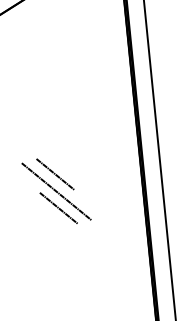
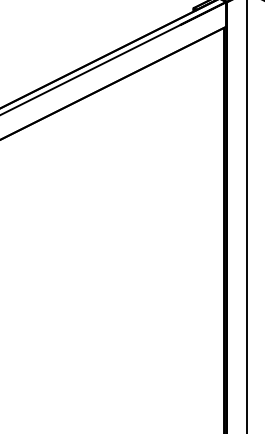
line: (55, 173) -> (124, 291), removed
line: (56, 191) -> (123, 312), removed
line: (58, 208) -> (124, 331), removed

